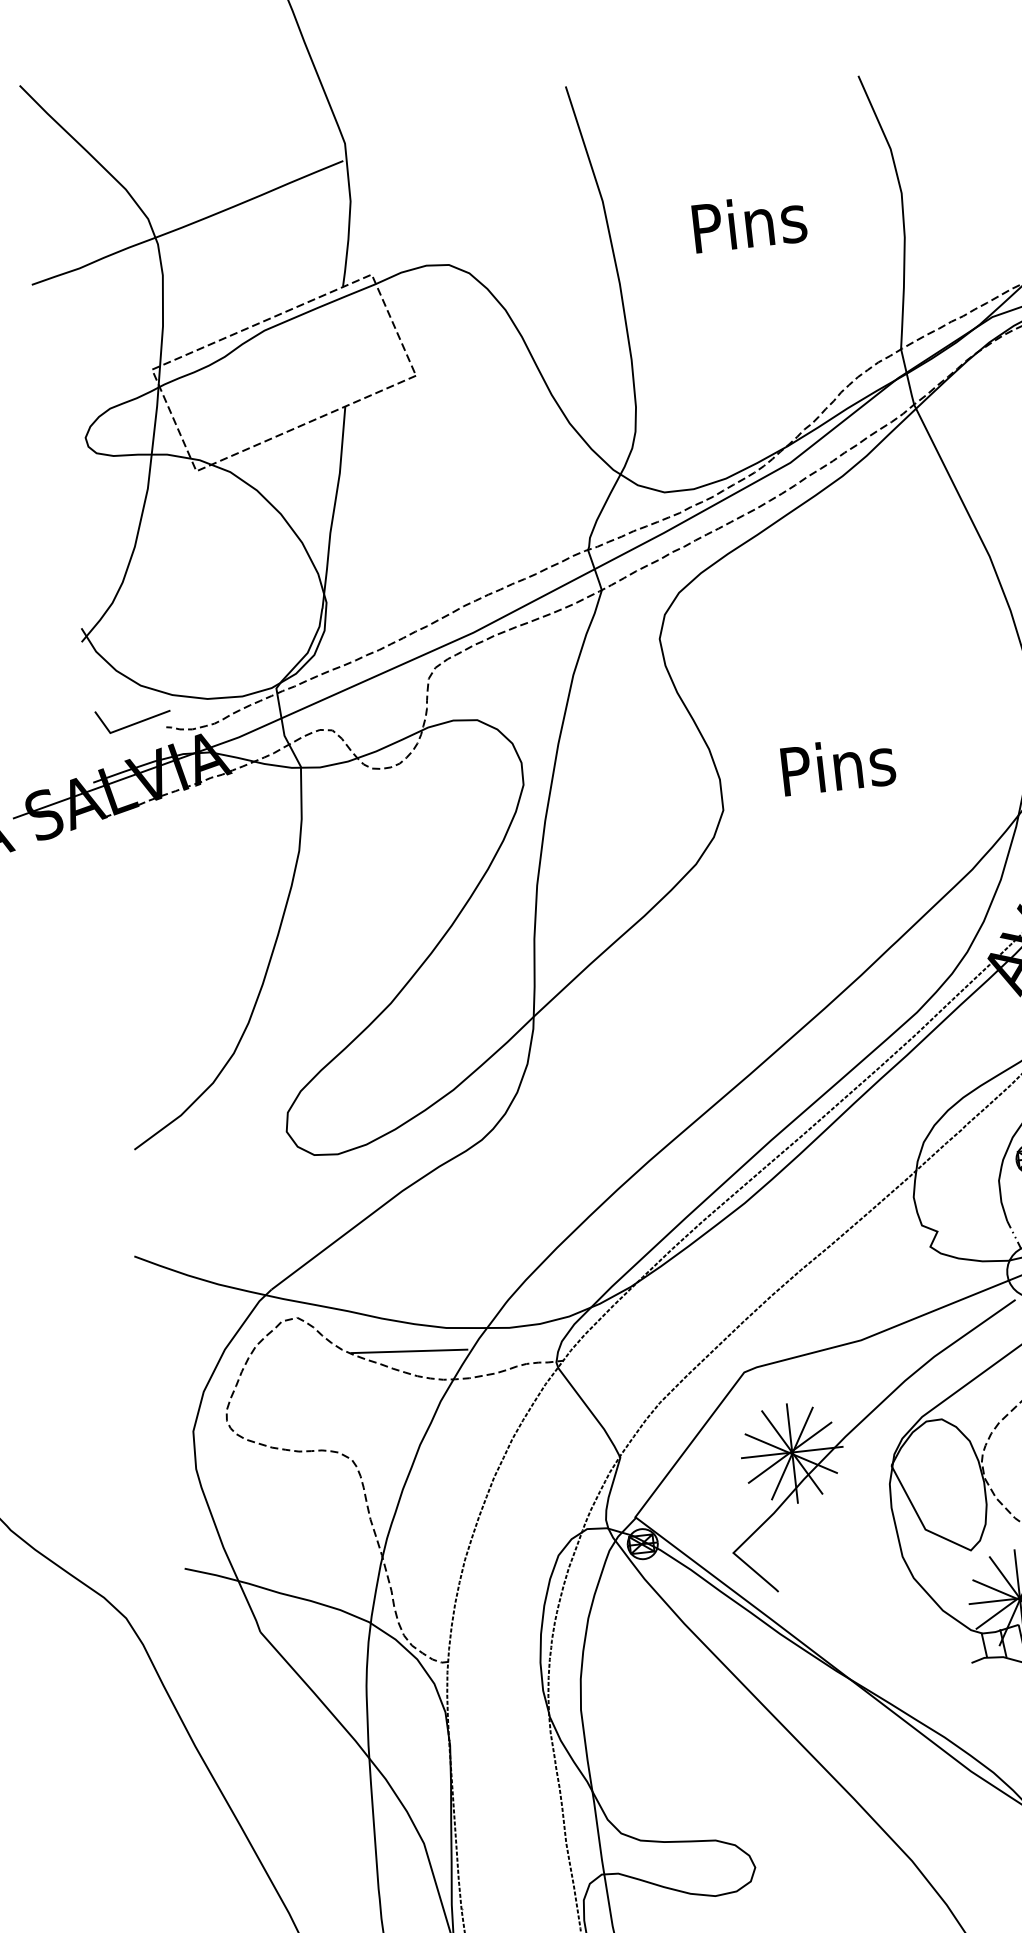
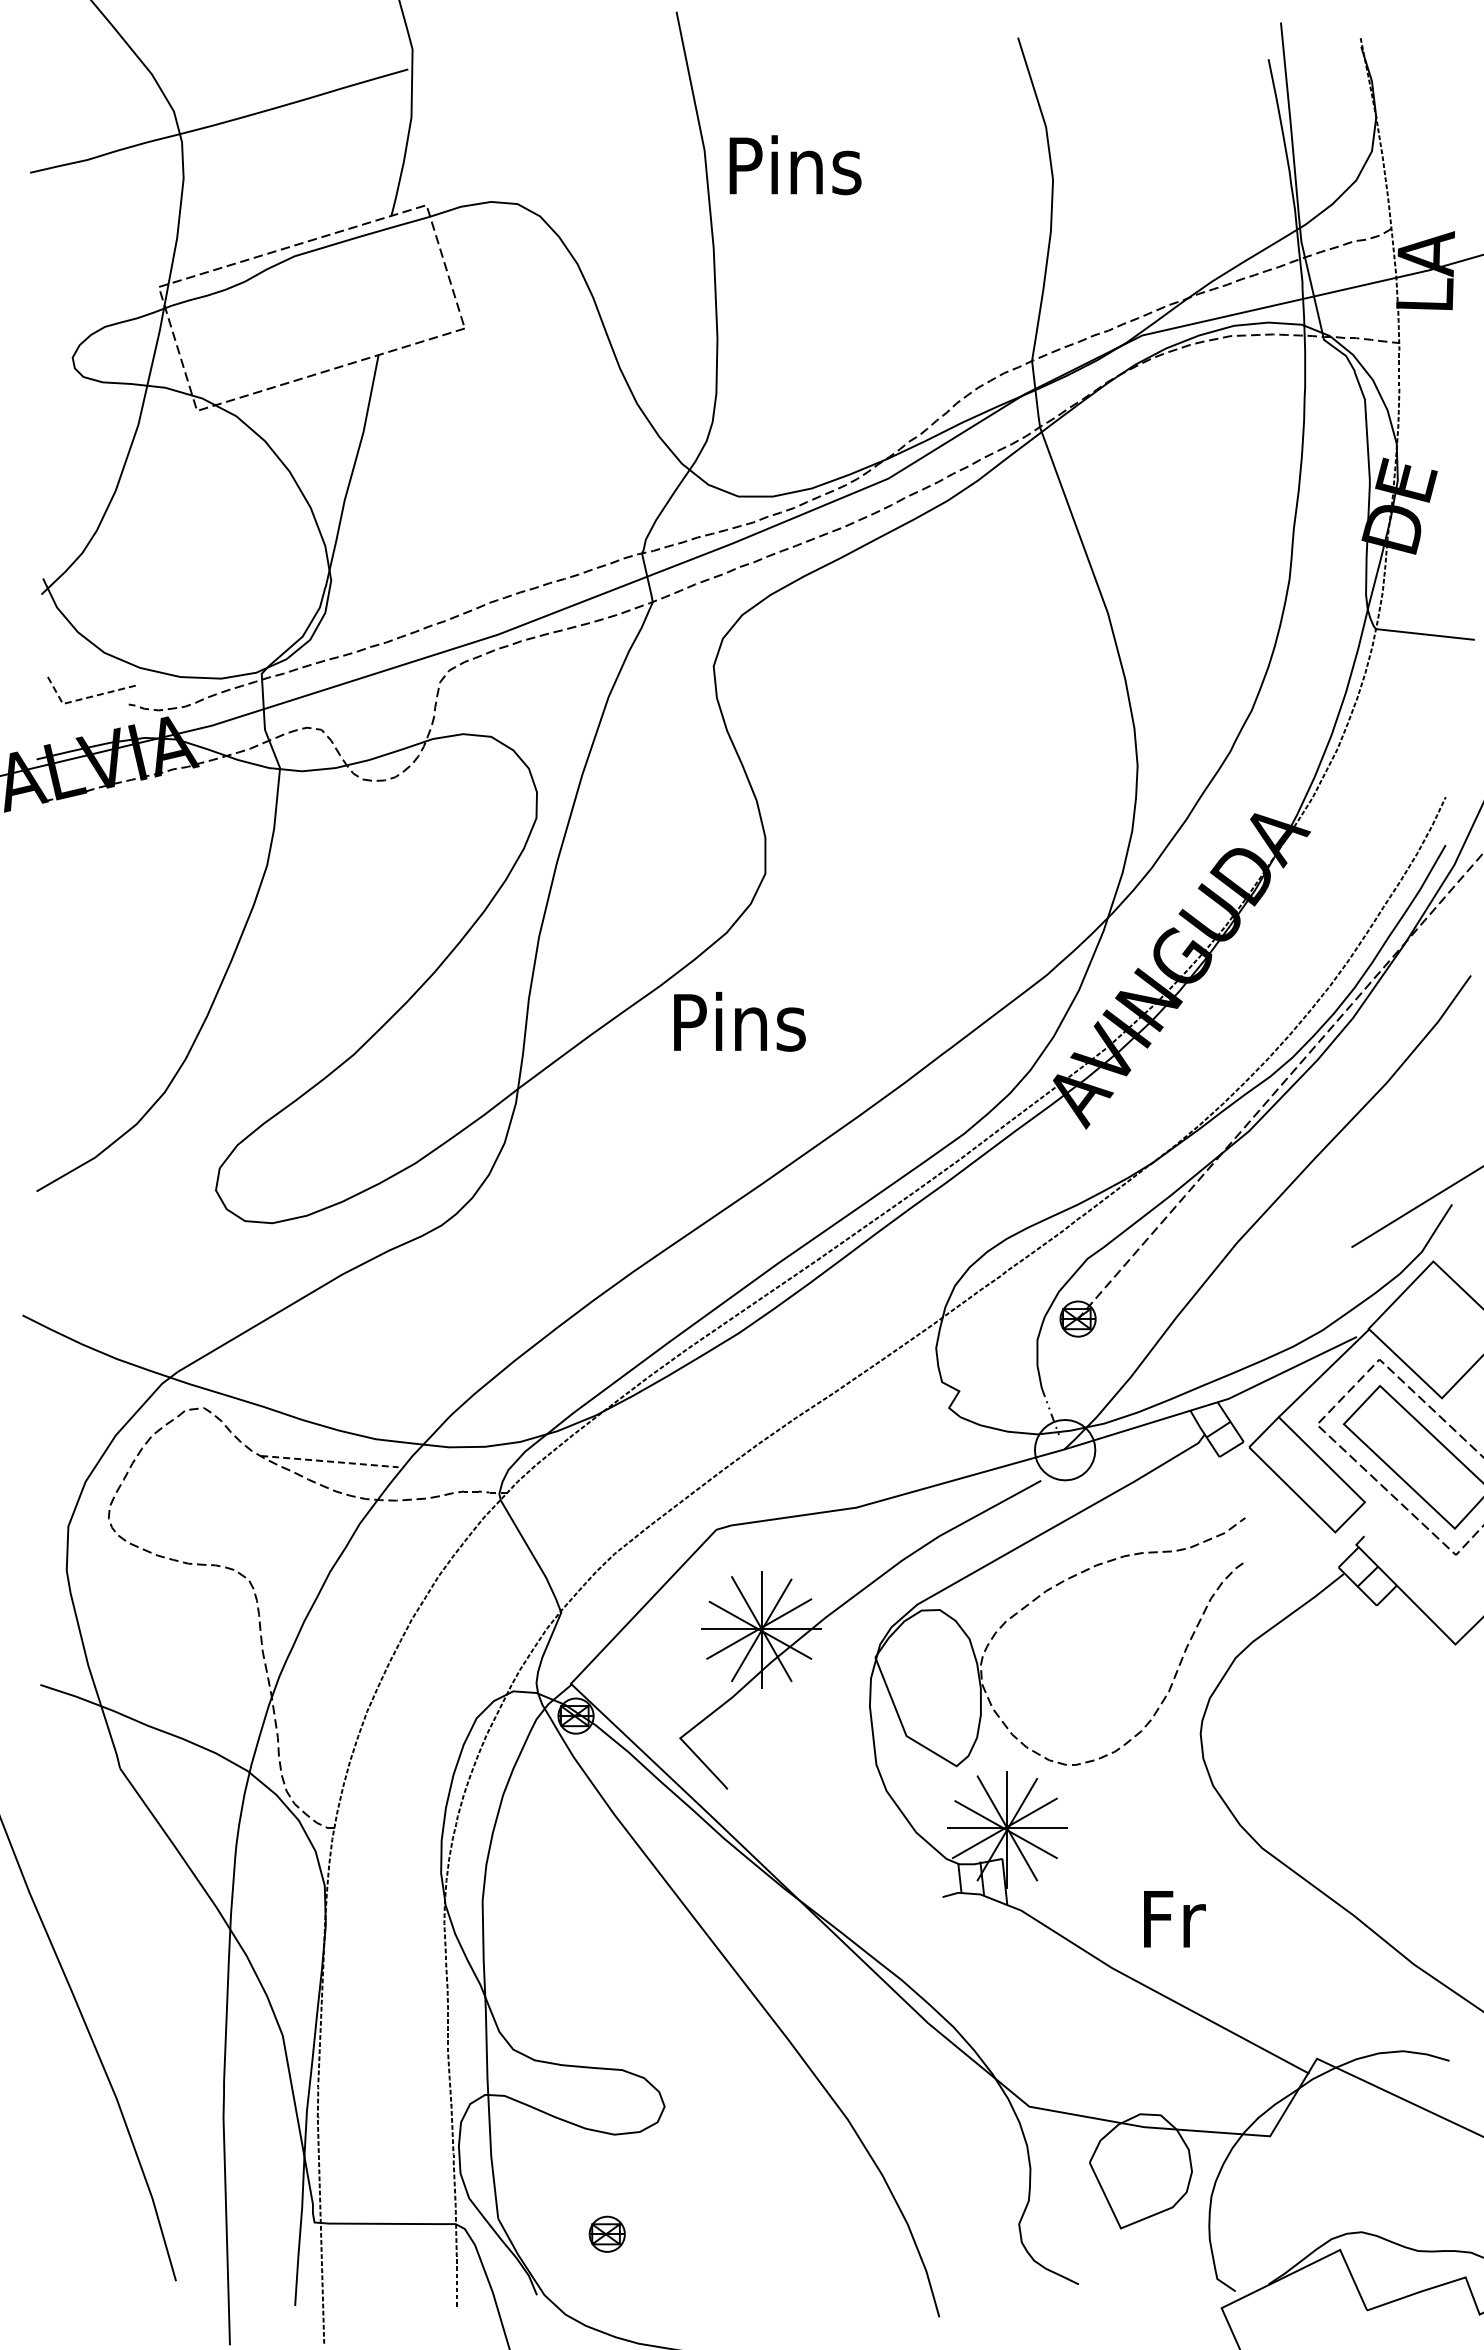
text: (749, 223) -> (795, 165), moved
line: (127, 726) -> (83, 698), solid -> dashed
text: (838, 765) -> (739, 1021), moved
line: (409, 1351) -> (329, 1461), solid -> dashed

